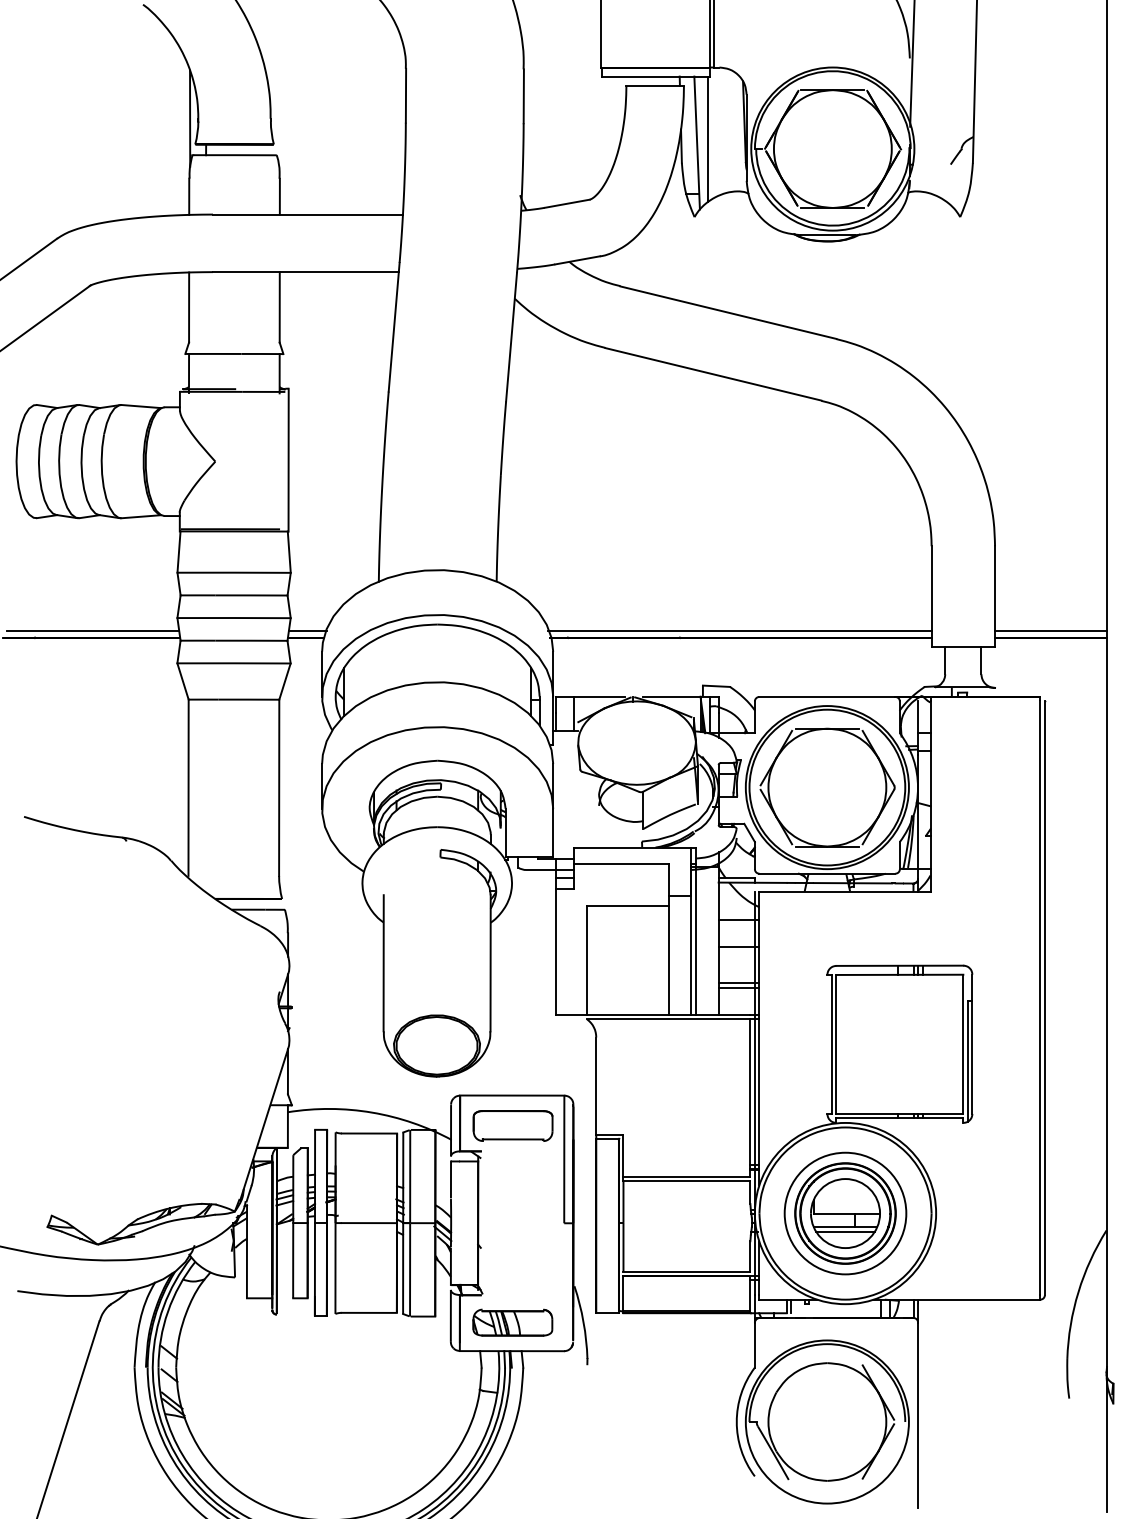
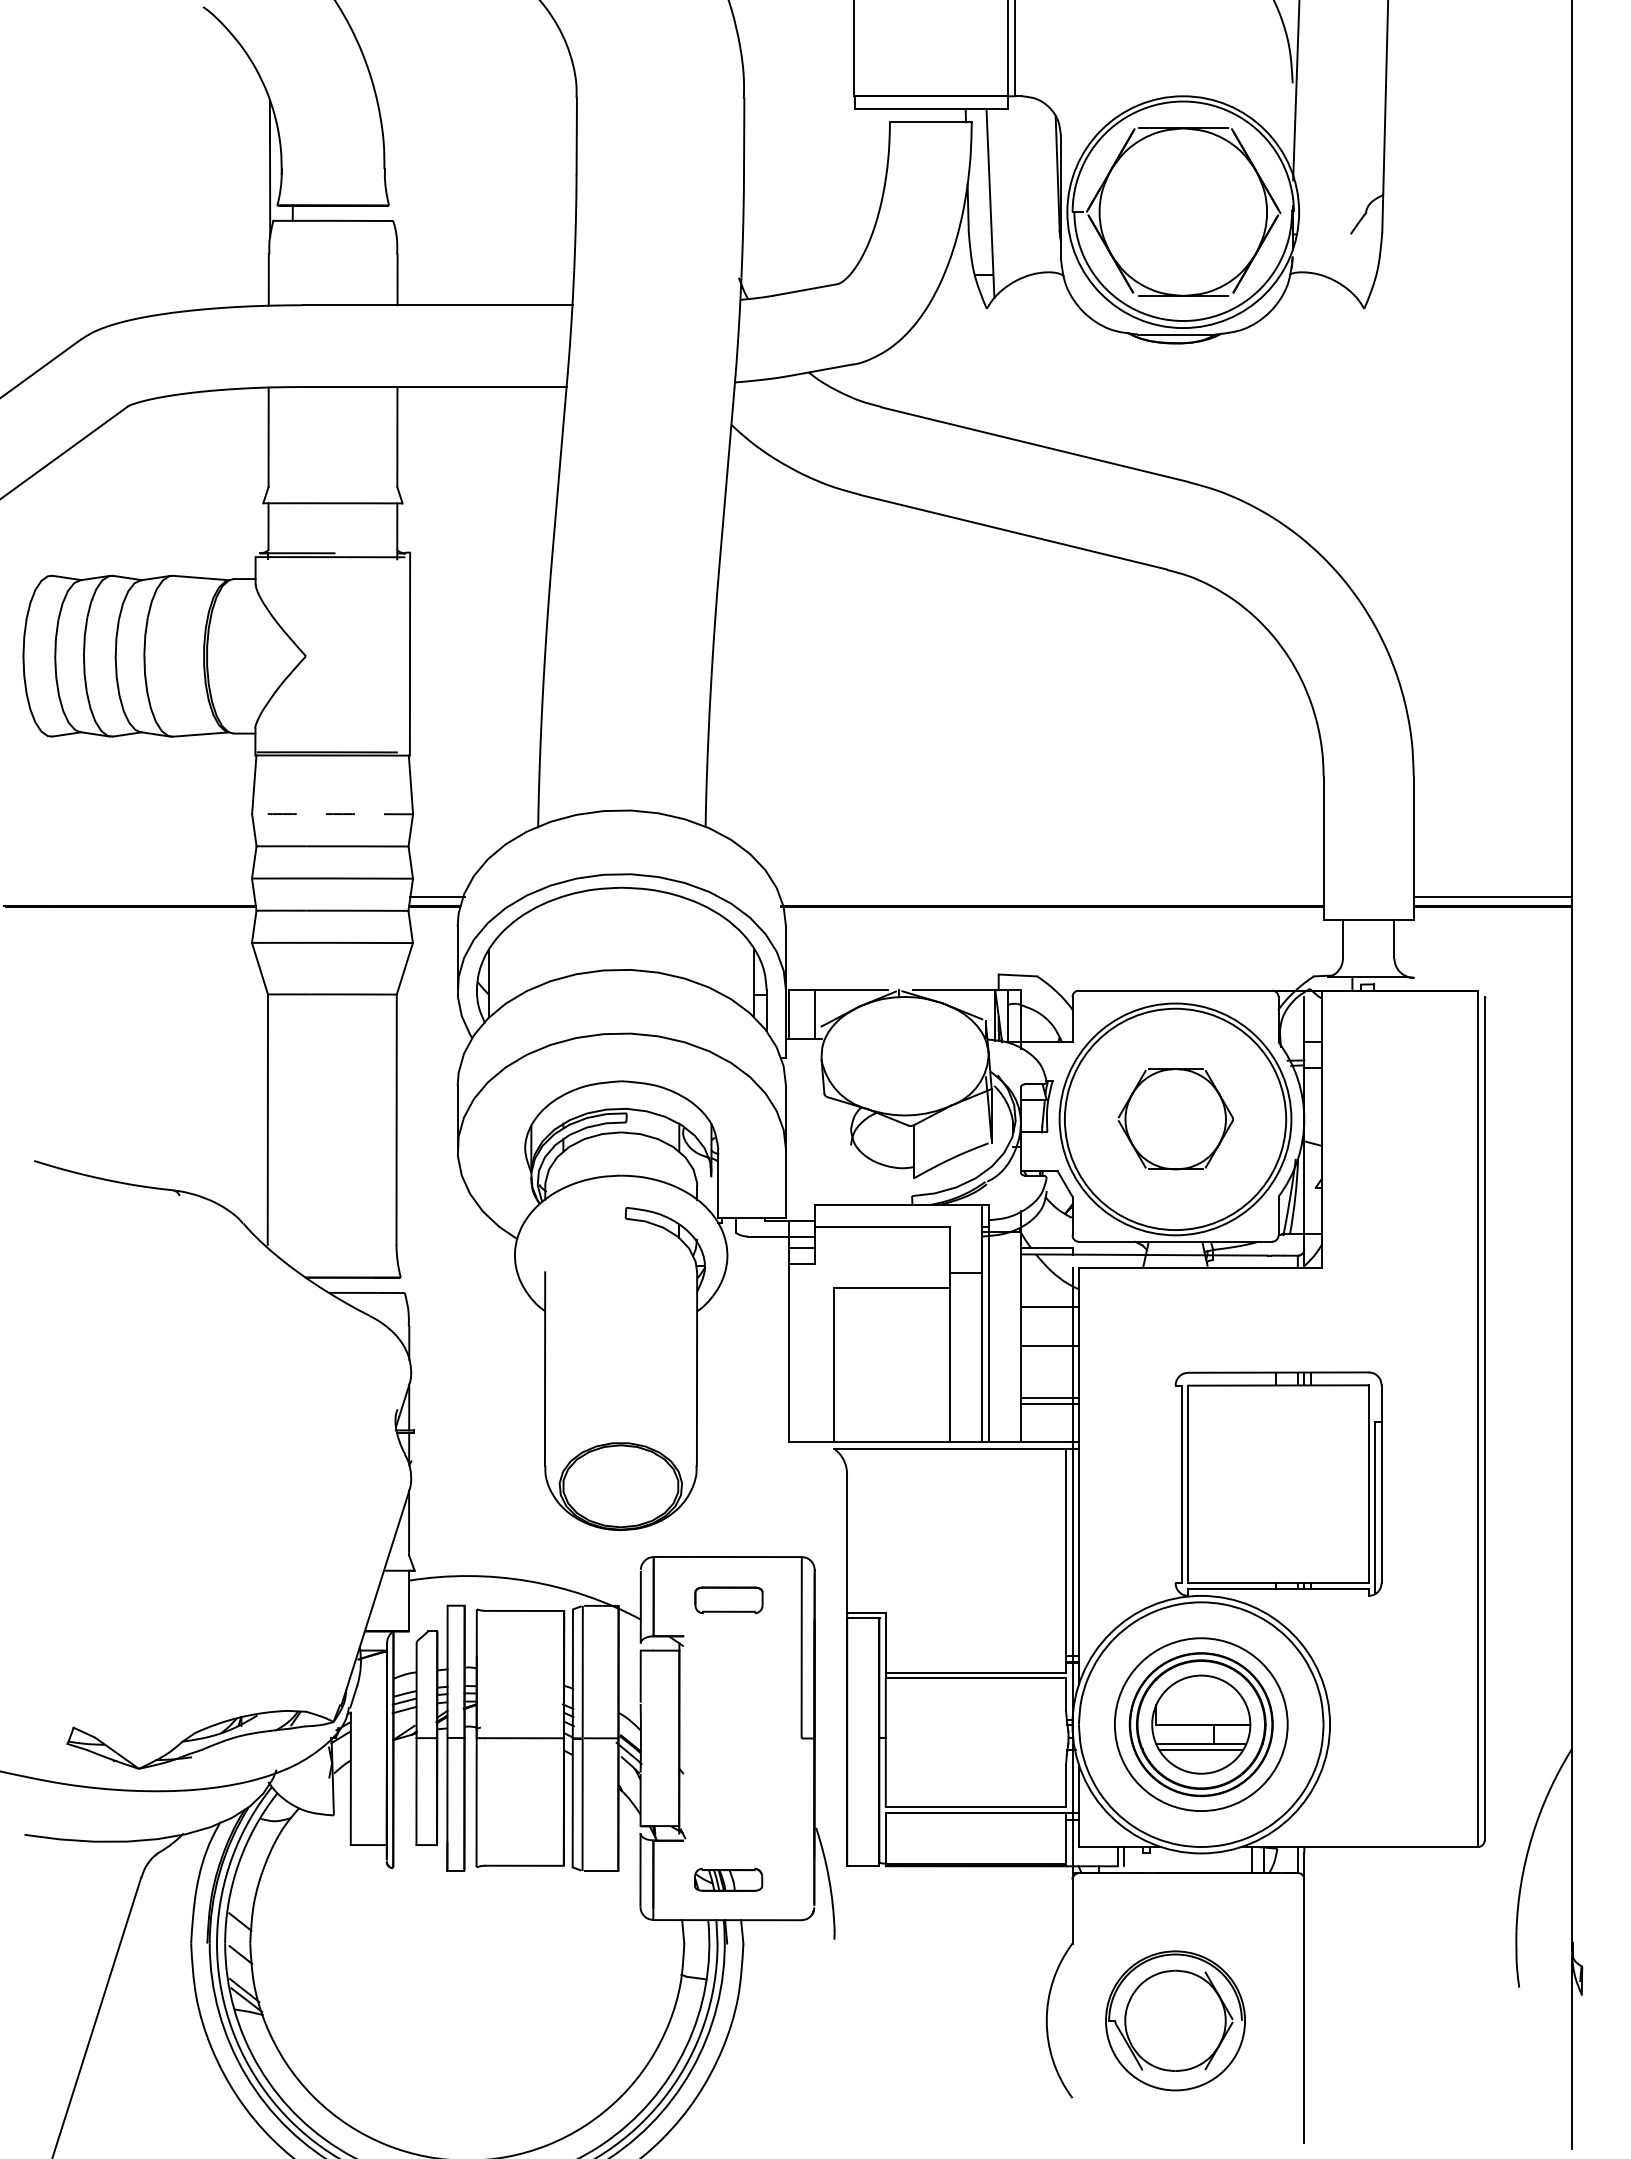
line: (707, 139) -> (1005, 198), removed
arc: (234, 572) -> (332, 814), solid -> dashed
line: (93, 631) -> (132, 897), removed
line: (740, 631) -> (1051, 897), removed
part: (827, 786) -> (1175, 1118), size x0.6
part: (512, 1126) -> (728, 1600), size x0.6
part: (512, 1322) -> (728, 1879), size x0.6
part: (827, 1421) -> (1175, 2020), size x0.6

